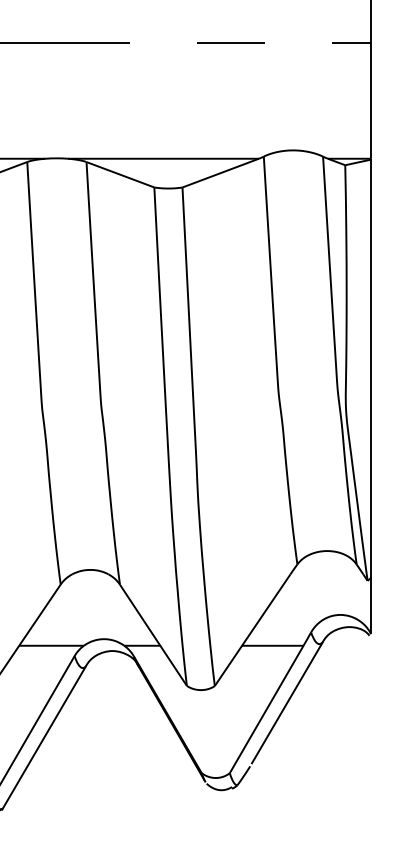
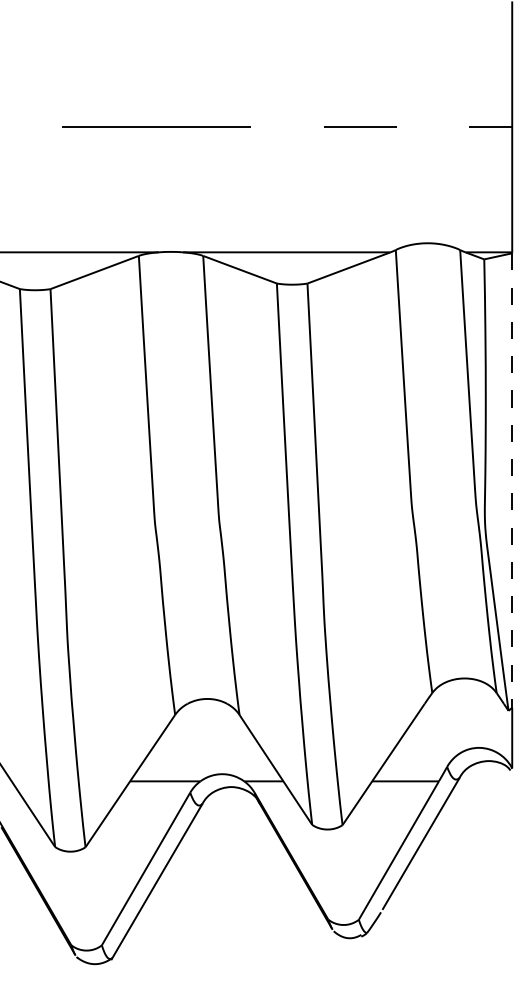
line: (371, 369) -> (512, 481), solid -> dashed

